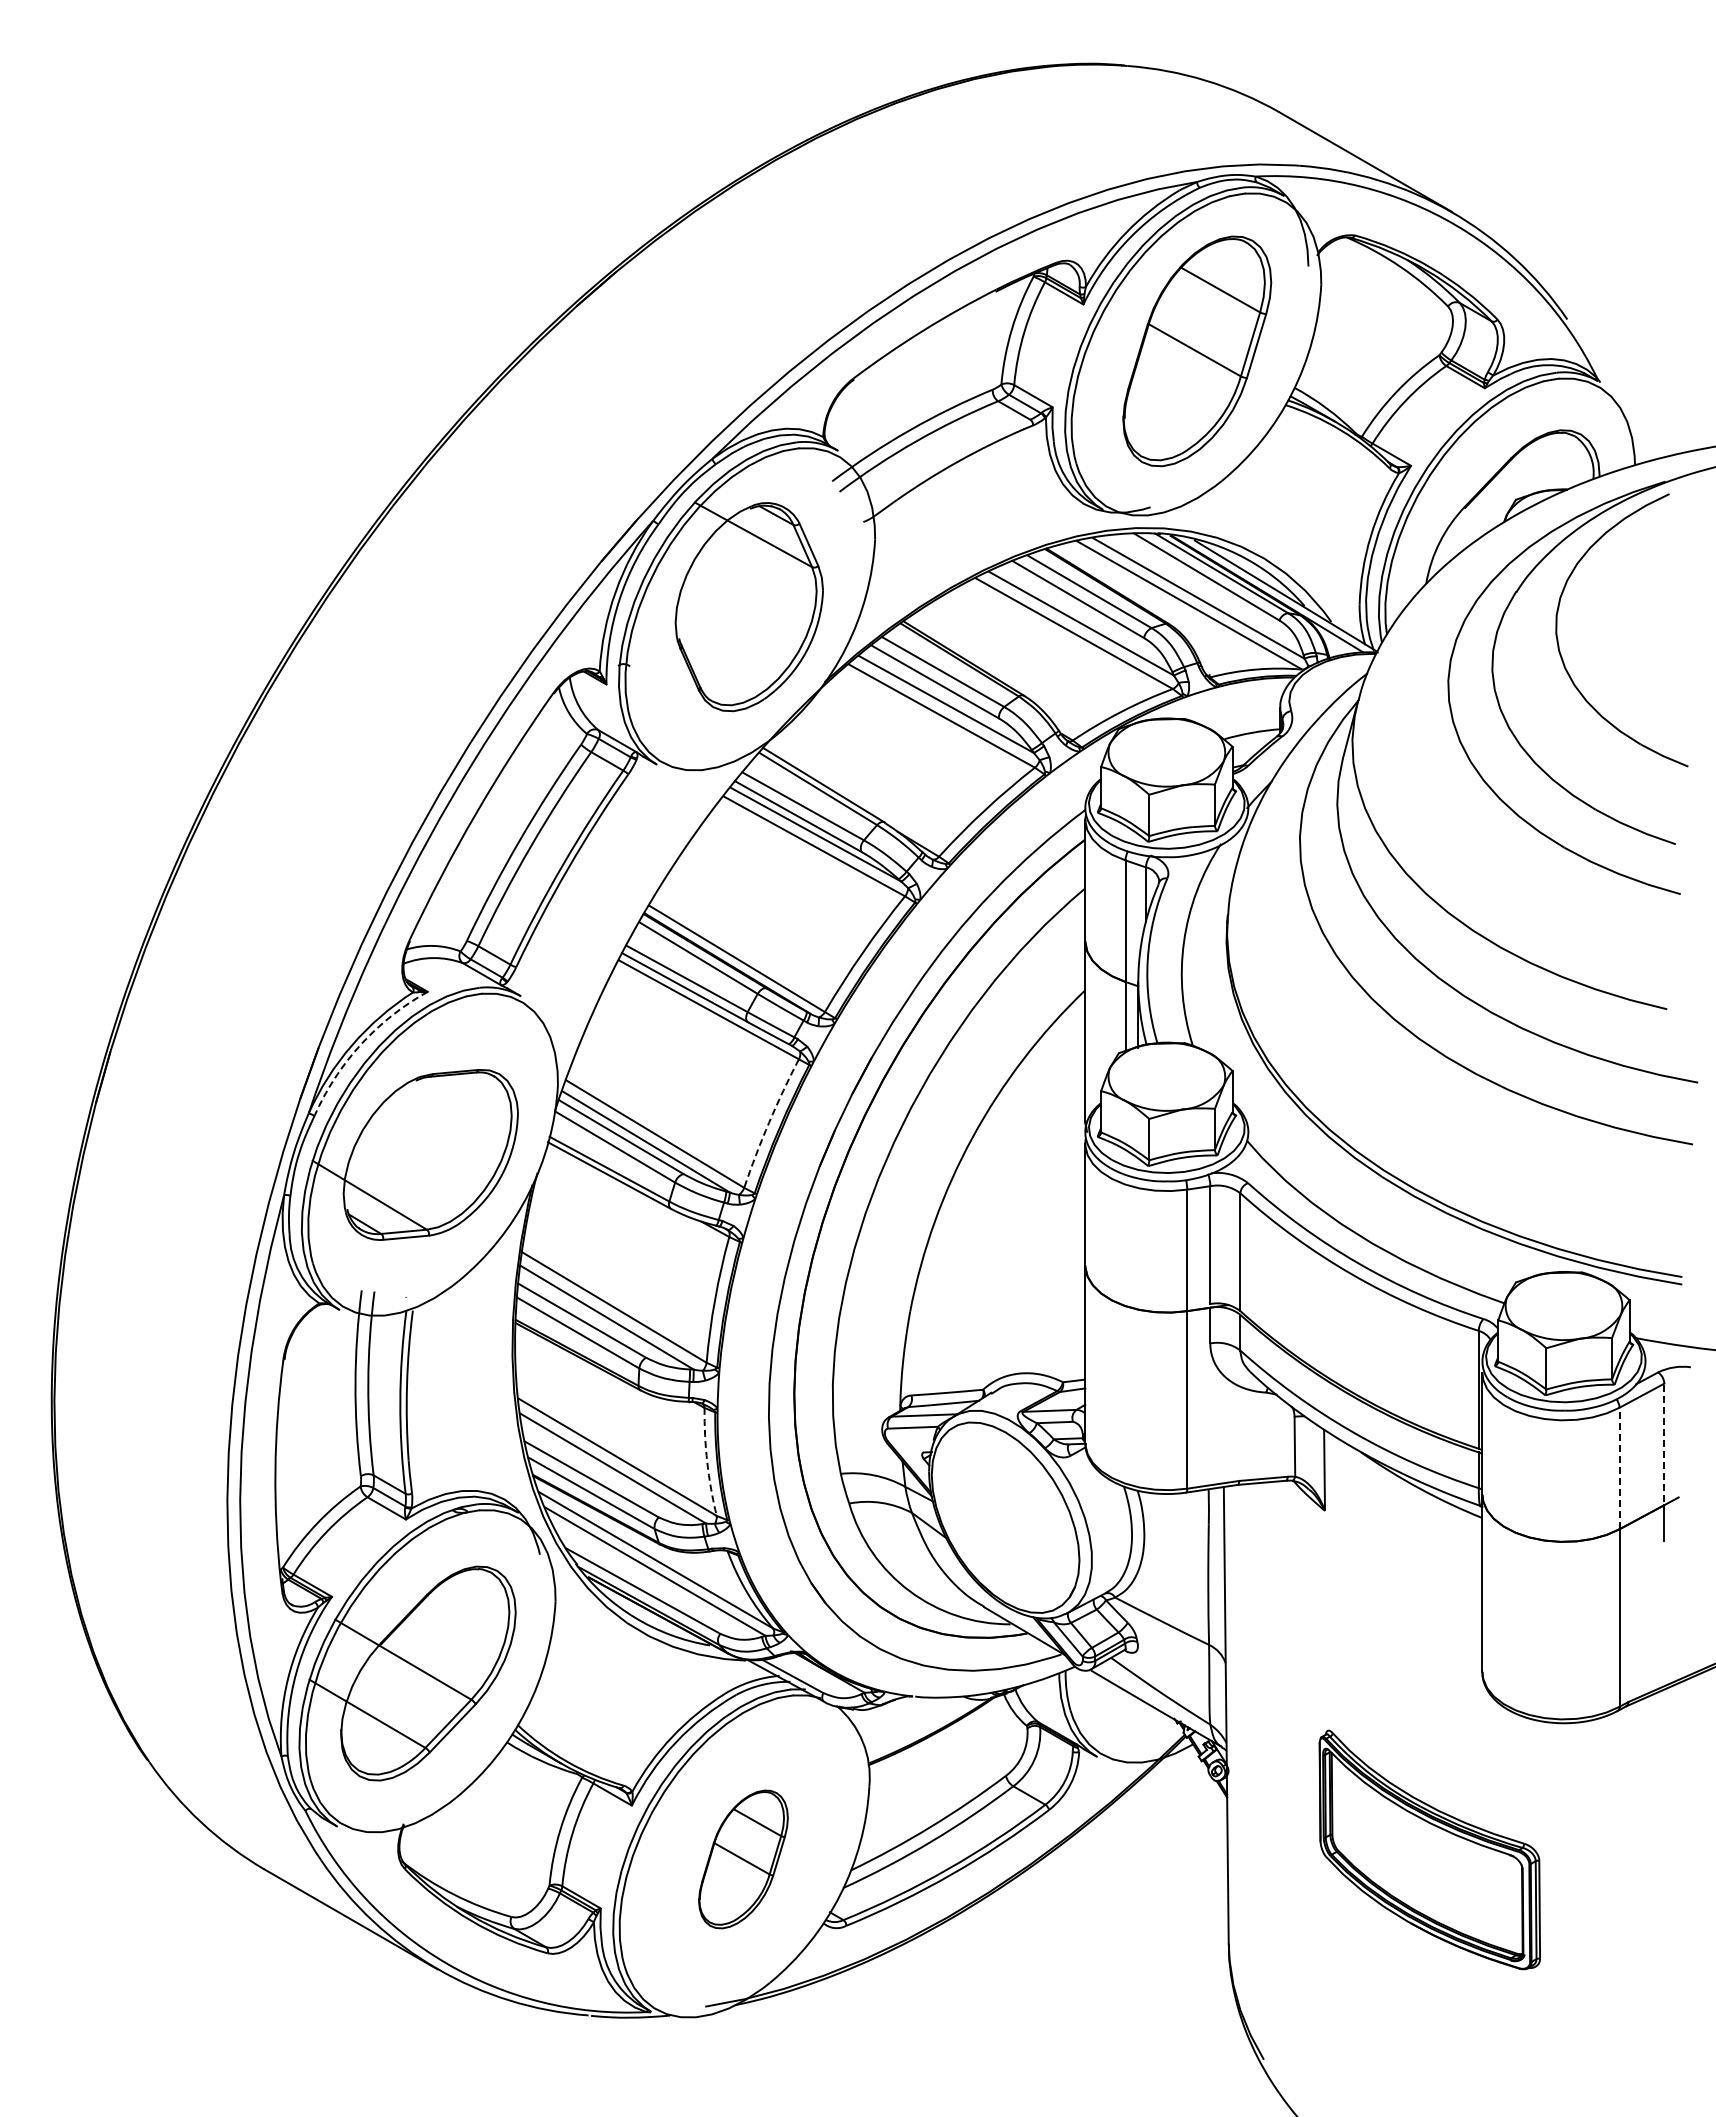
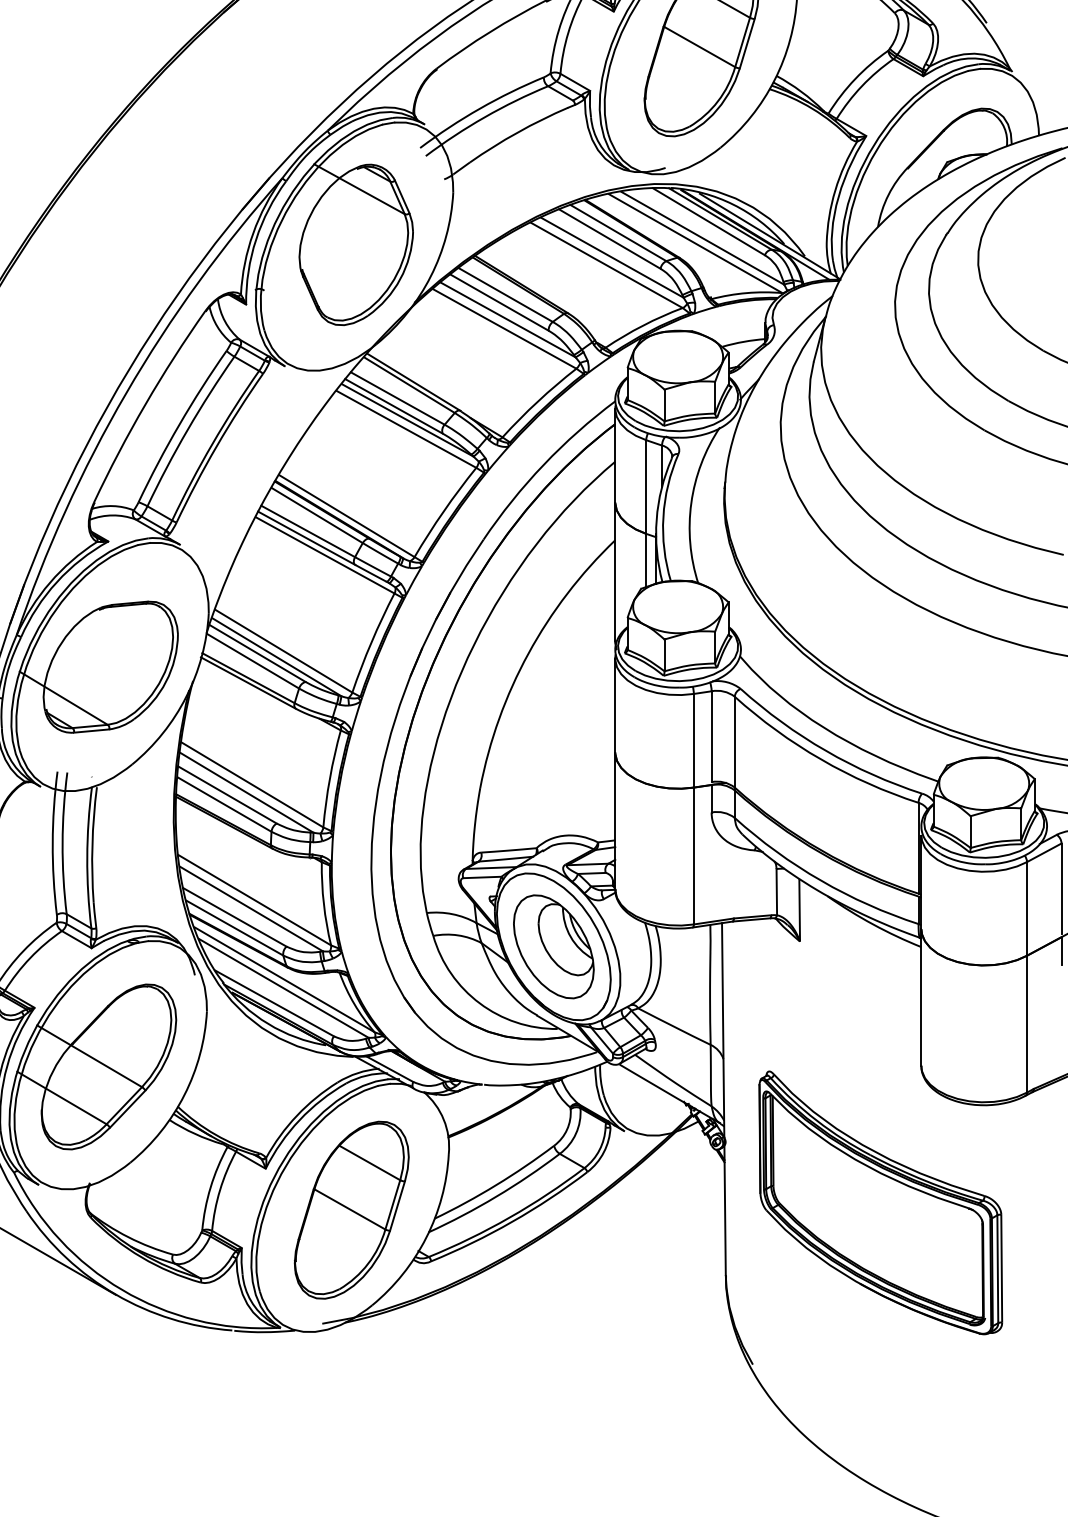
arc: (360, 1044) -> (56, 582), dashed -> solid
arc: (769, 1122) -> (371, 642), dashed -> solid
line: (1664, 1442) -> (1061, 888), dashed -> solid
arc: (707, 1462) -> (324, 904), dashed -> solid
line: (1619, 1468) -> (1027, 908), dashed -> solid
part: (1005, 1517) -> (553, 946), added
part: (1429, 1849) -> (880, 1202), size x1.43
part: (743, 1859) -> (351, 1210), size x1.67

